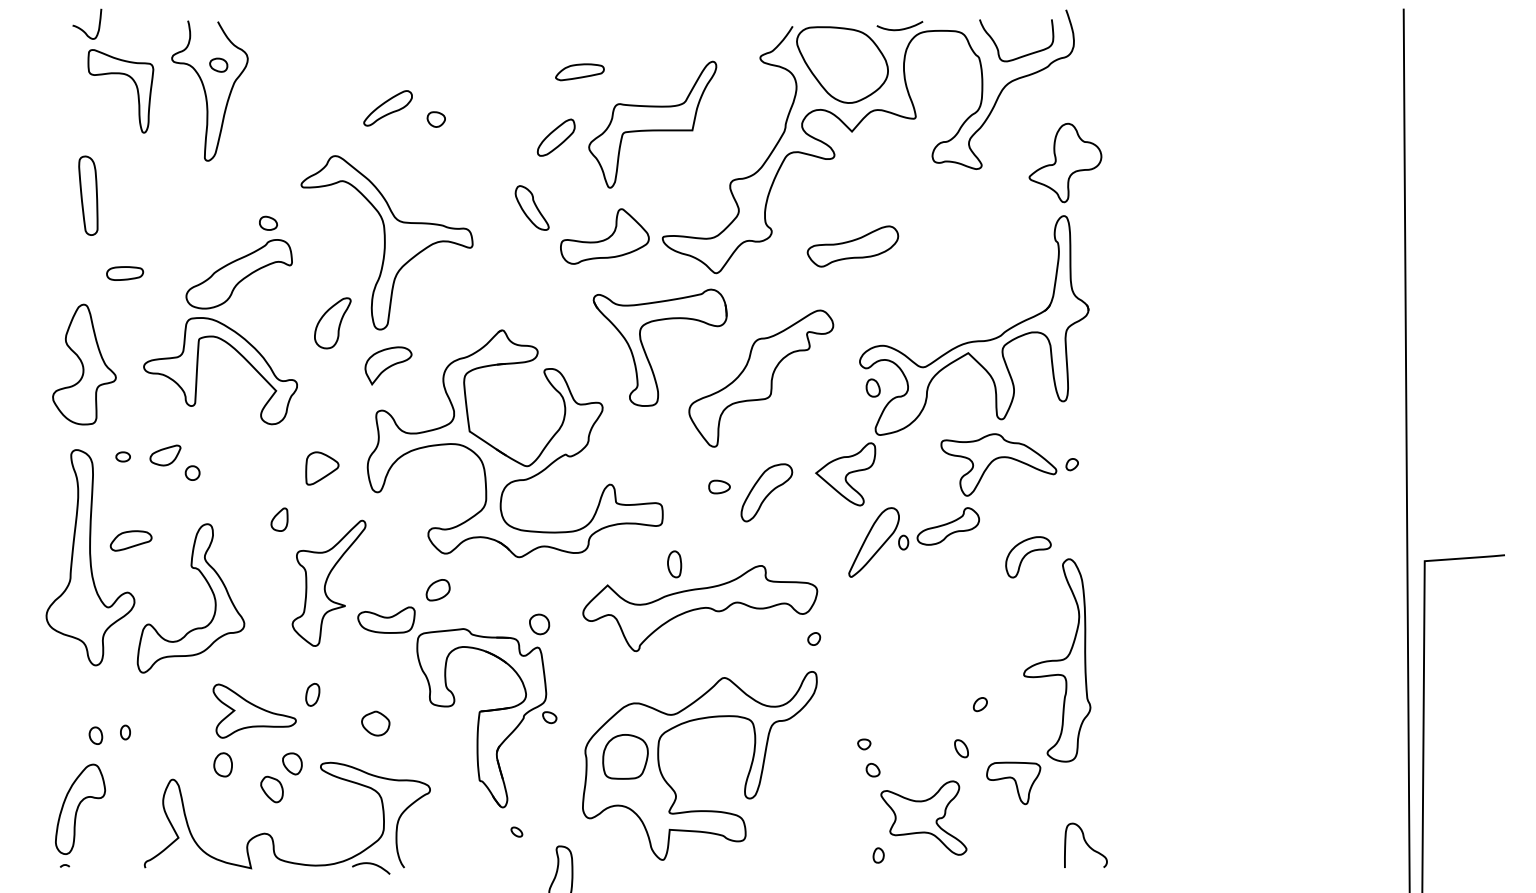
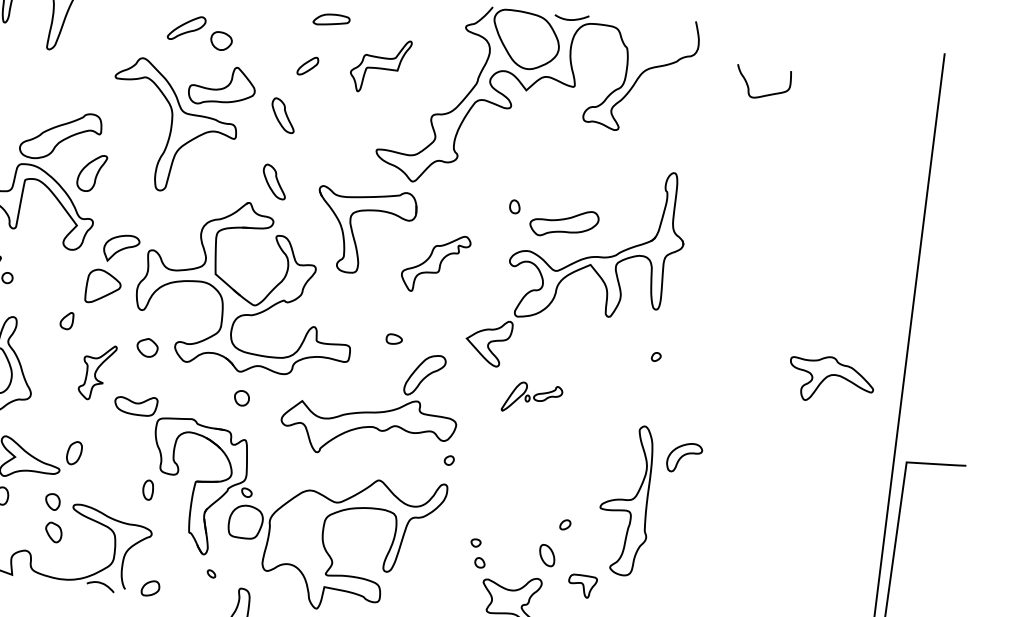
curve: (1022, 55) -> (765, 94), moved
part: (435, 119) -> (220, 41), size x1.6
part: (652, 124) -> (380, 65), size x0.6
part: (556, 137) -> (308, 66), size x0.7
part: (1065, 162) -> (680, 133), removed
part: (268, 222) -> (87, 100), removed
part: (604, 236) -> (222, 86), moved
part: (852, 246) -> (563, 223), moved
part: (531, 297) -> (274, 181), added
part: (332, 323) -> (91, 173), moved
part: (388, 365) -> (121, 248), moved
part: (761, 378) -> (435, 263), size x0.6
part: (872, 387) -> (514, 206), moved
part: (998, 464) -> (831, 379), moved
part: (322, 468) -> (103, 287), size x1.4
part: (766, 492) -> (424, 375), moved
part: (913, 542) -> (531, 399), size x0.6
part: (1028, 557) -> (684, 458), moved
part: (674, 564) -> (148, 490), moved
part: (328, 582) -> (96, 371), size x0.6
part: (437, 590) -> (150, 588), moved
part: (539, 624) -> (241, 398), moved
part: (312, 694) -> (74, 452), size x1.4
part: (375, 723) -> (147, 347), moved
part: (961, 748) -> (547, 555), size x1.6
part: (625, 756) -> (245, 521), moved
part: (1013, 783) -> (582, 586), size x0.7
part: (271, 789) -> (53, 532), moved

